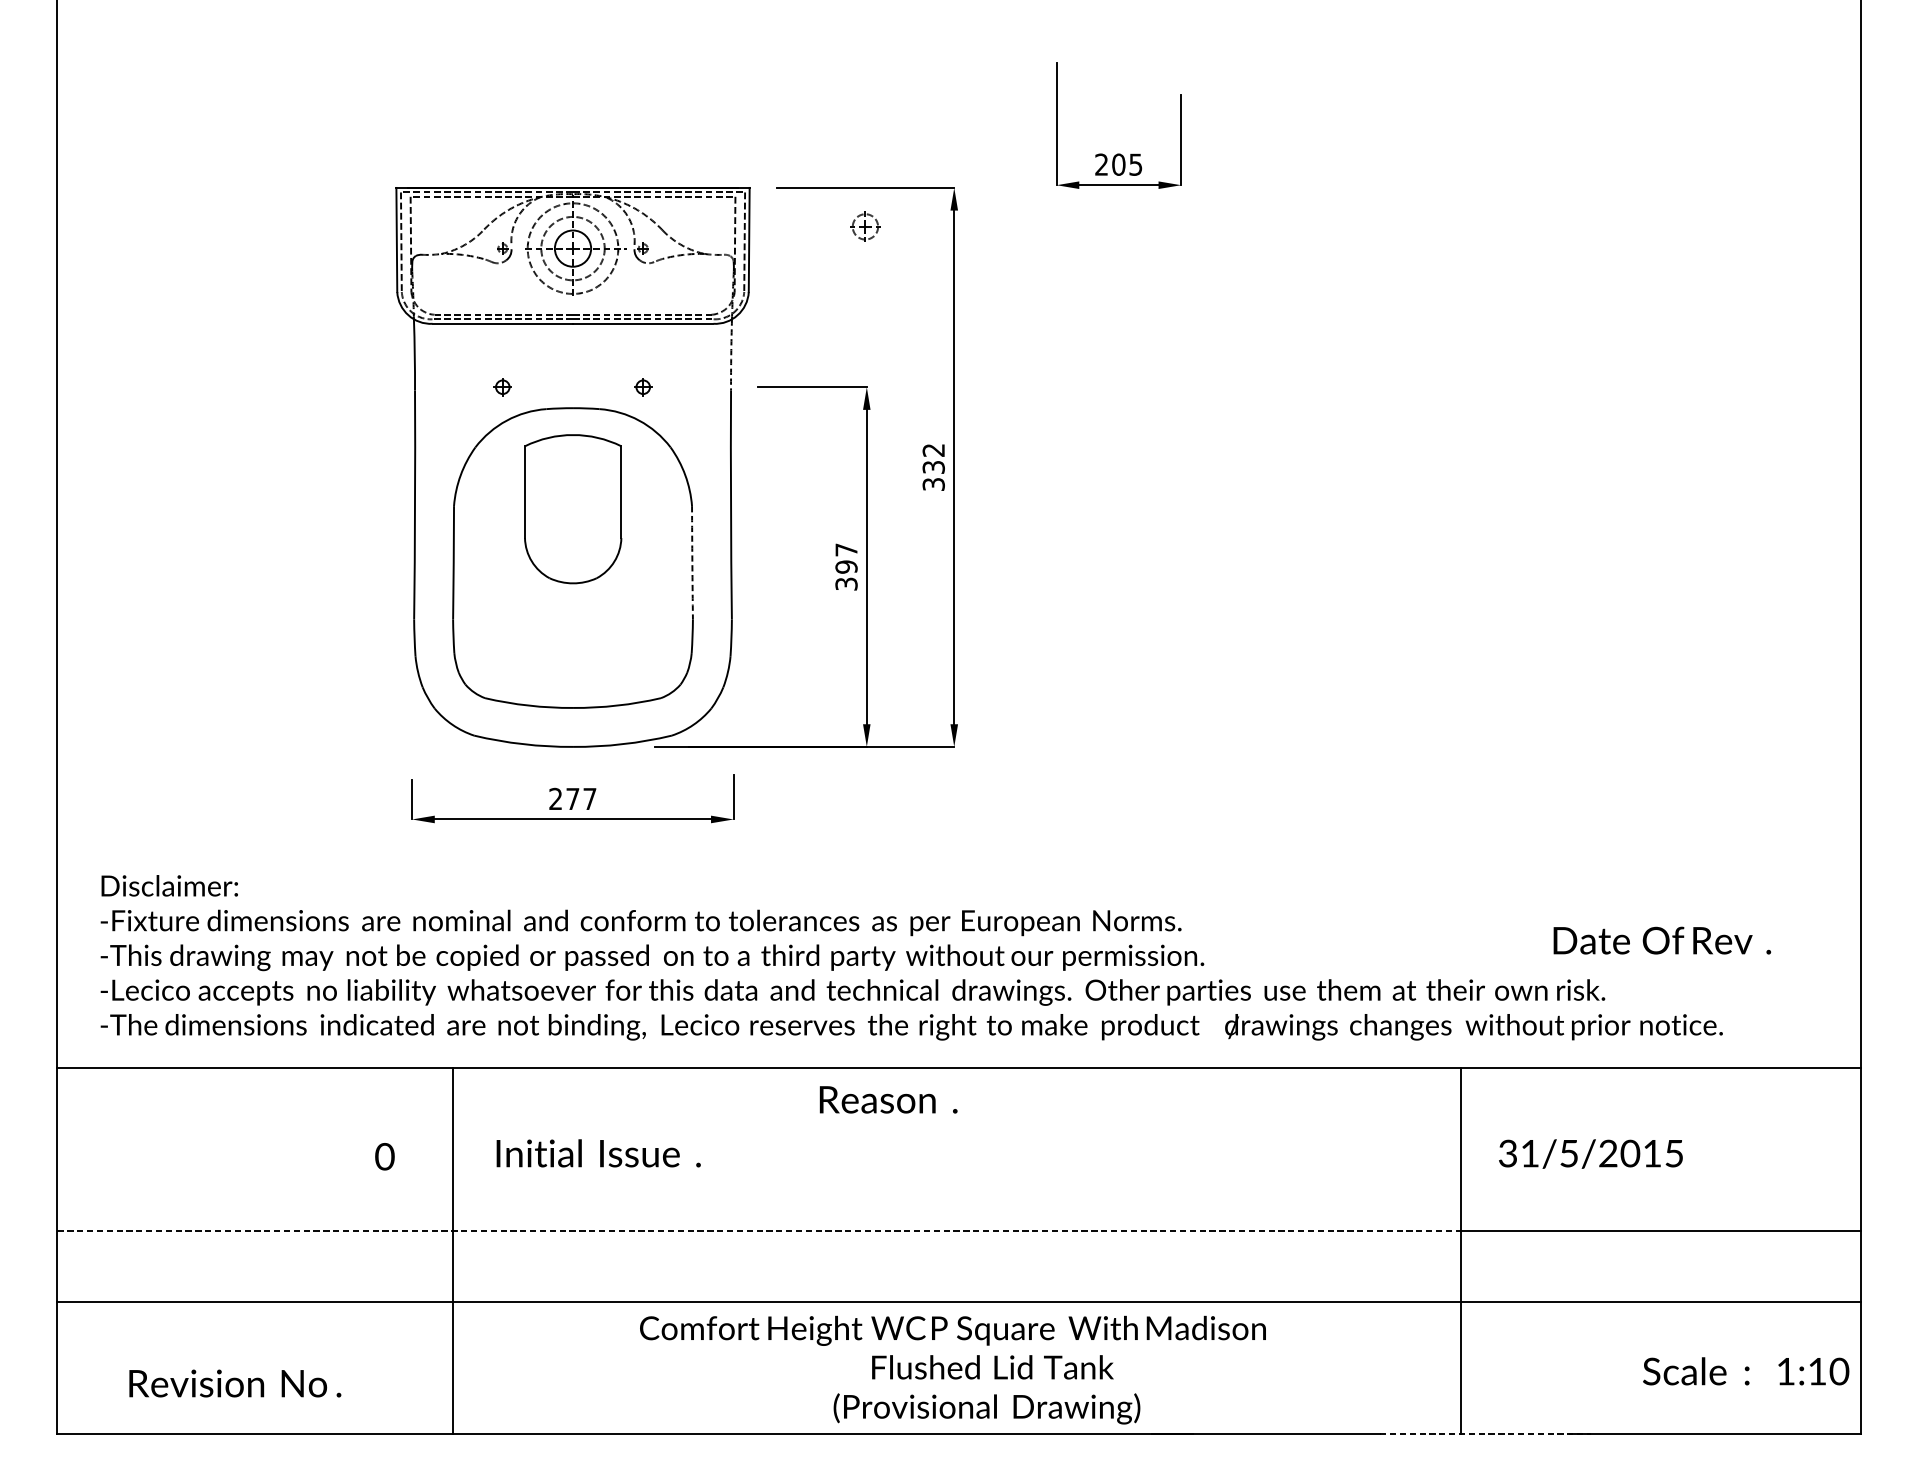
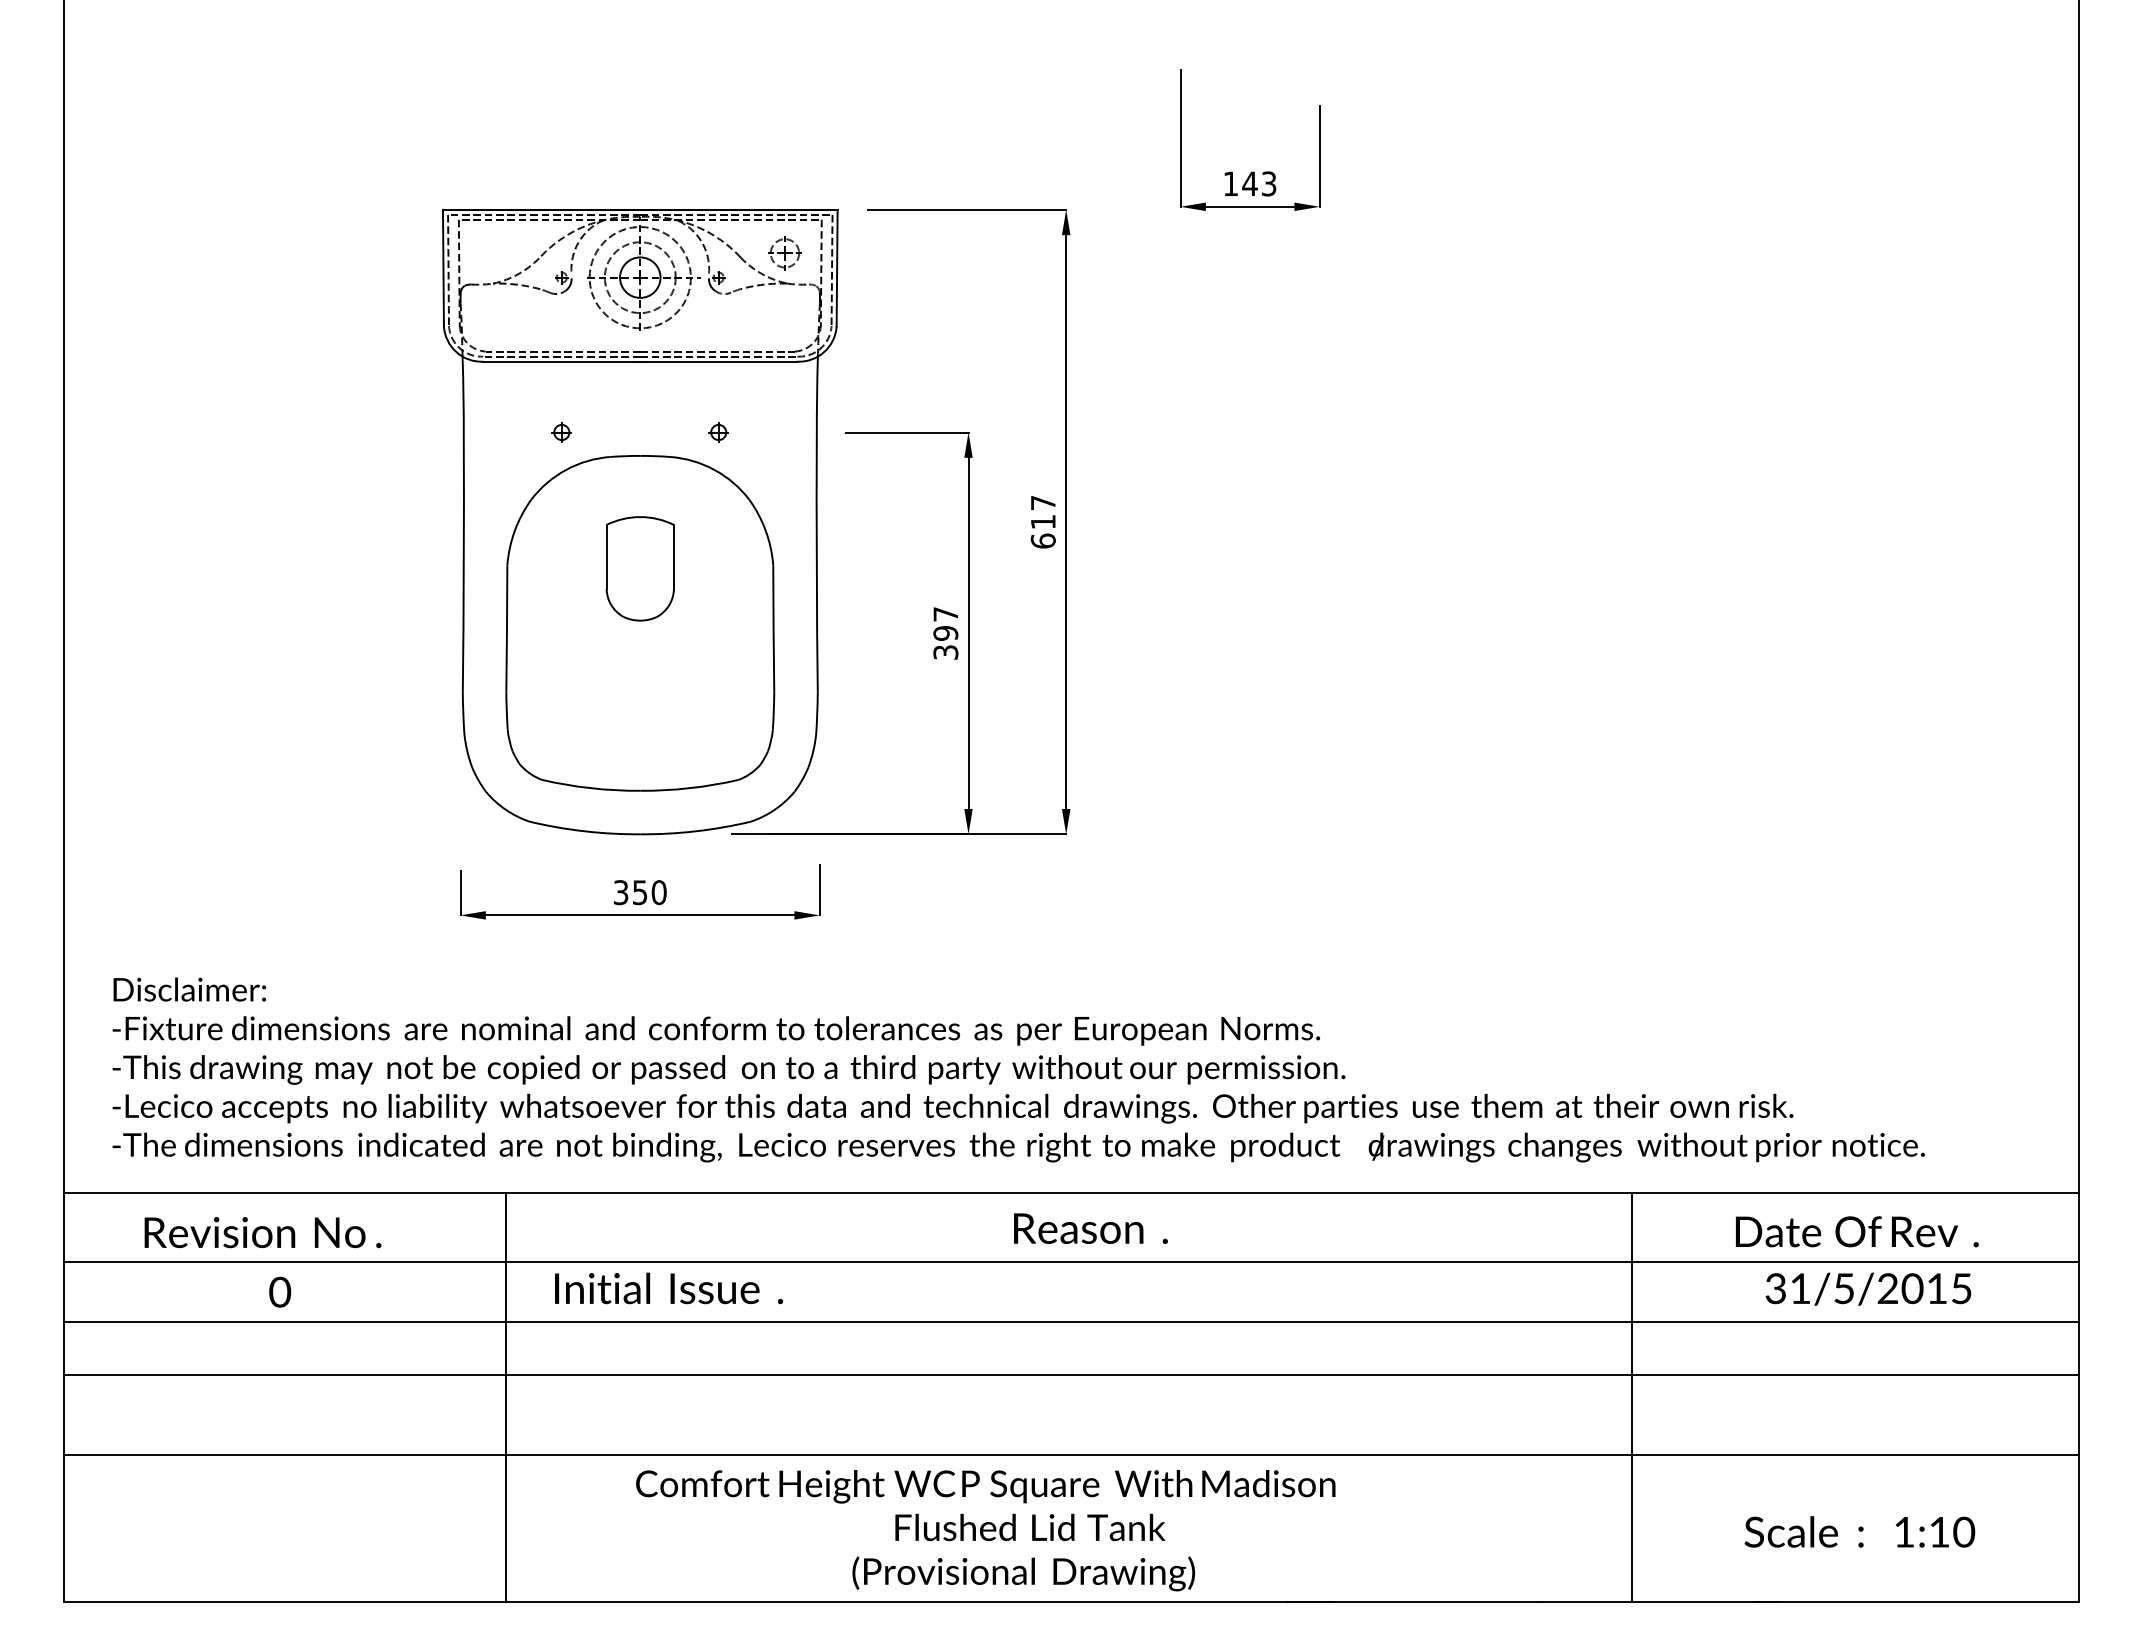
text: (1118, 164) -> (1249, 183), 205 -> 143
part: (865, 227) -> (784, 253), moved
arc: (731, 355) -> (817, 396), dashed -> solid
text: (933, 467) -> (1042, 522), 332 -> 617
part: (572, 508) -> (639, 568), size x0.62
arc: (692, 562) -> (773, 628), dashed -> solid
text: (572, 798) -> (639, 892), 277 -> 350
text: (1662, 940) -> (1857, 1231), moved
text: (888, 1099) -> (1090, 1228), moved
line: (959, 1130) -> (1071, 1262), added
text: (1590, 1153) -> (1868, 1288), moved
text: (385, 1156) -> (280, 1291), moved
line: (959, 1183) -> (1071, 1322), added
line: (759, 1231) -> (848, 1375), dashed -> solid
text: (952, 1370) -> (985, 1530), moved
text: (1745, 1370) -> (1859, 1531), moved
text: (234, 1383) -> (262, 1232), moved
line: (1485, 1433) -> (1659, 1601), dashed -> solid

